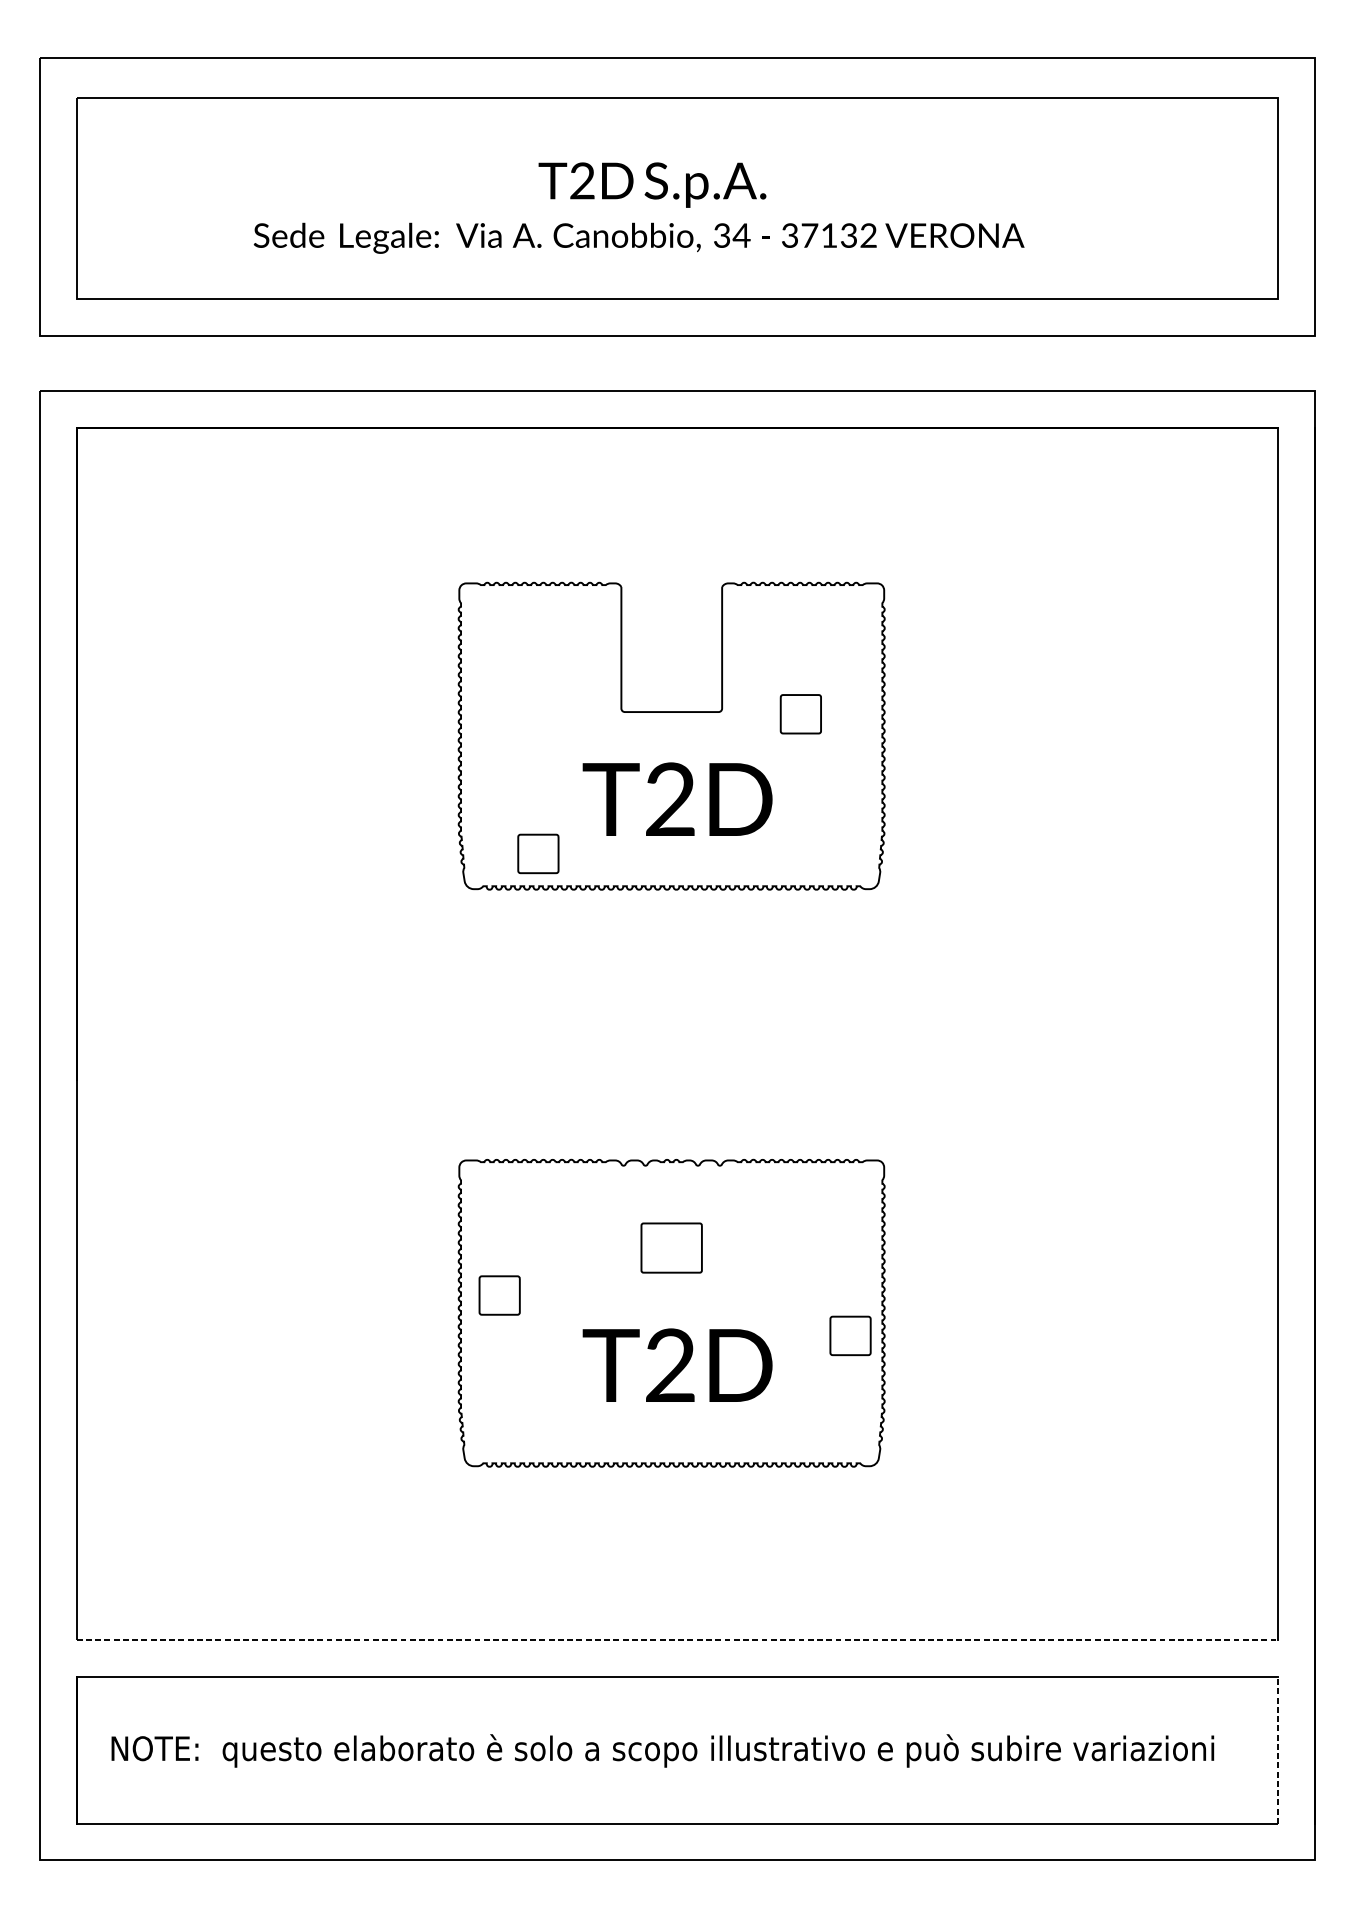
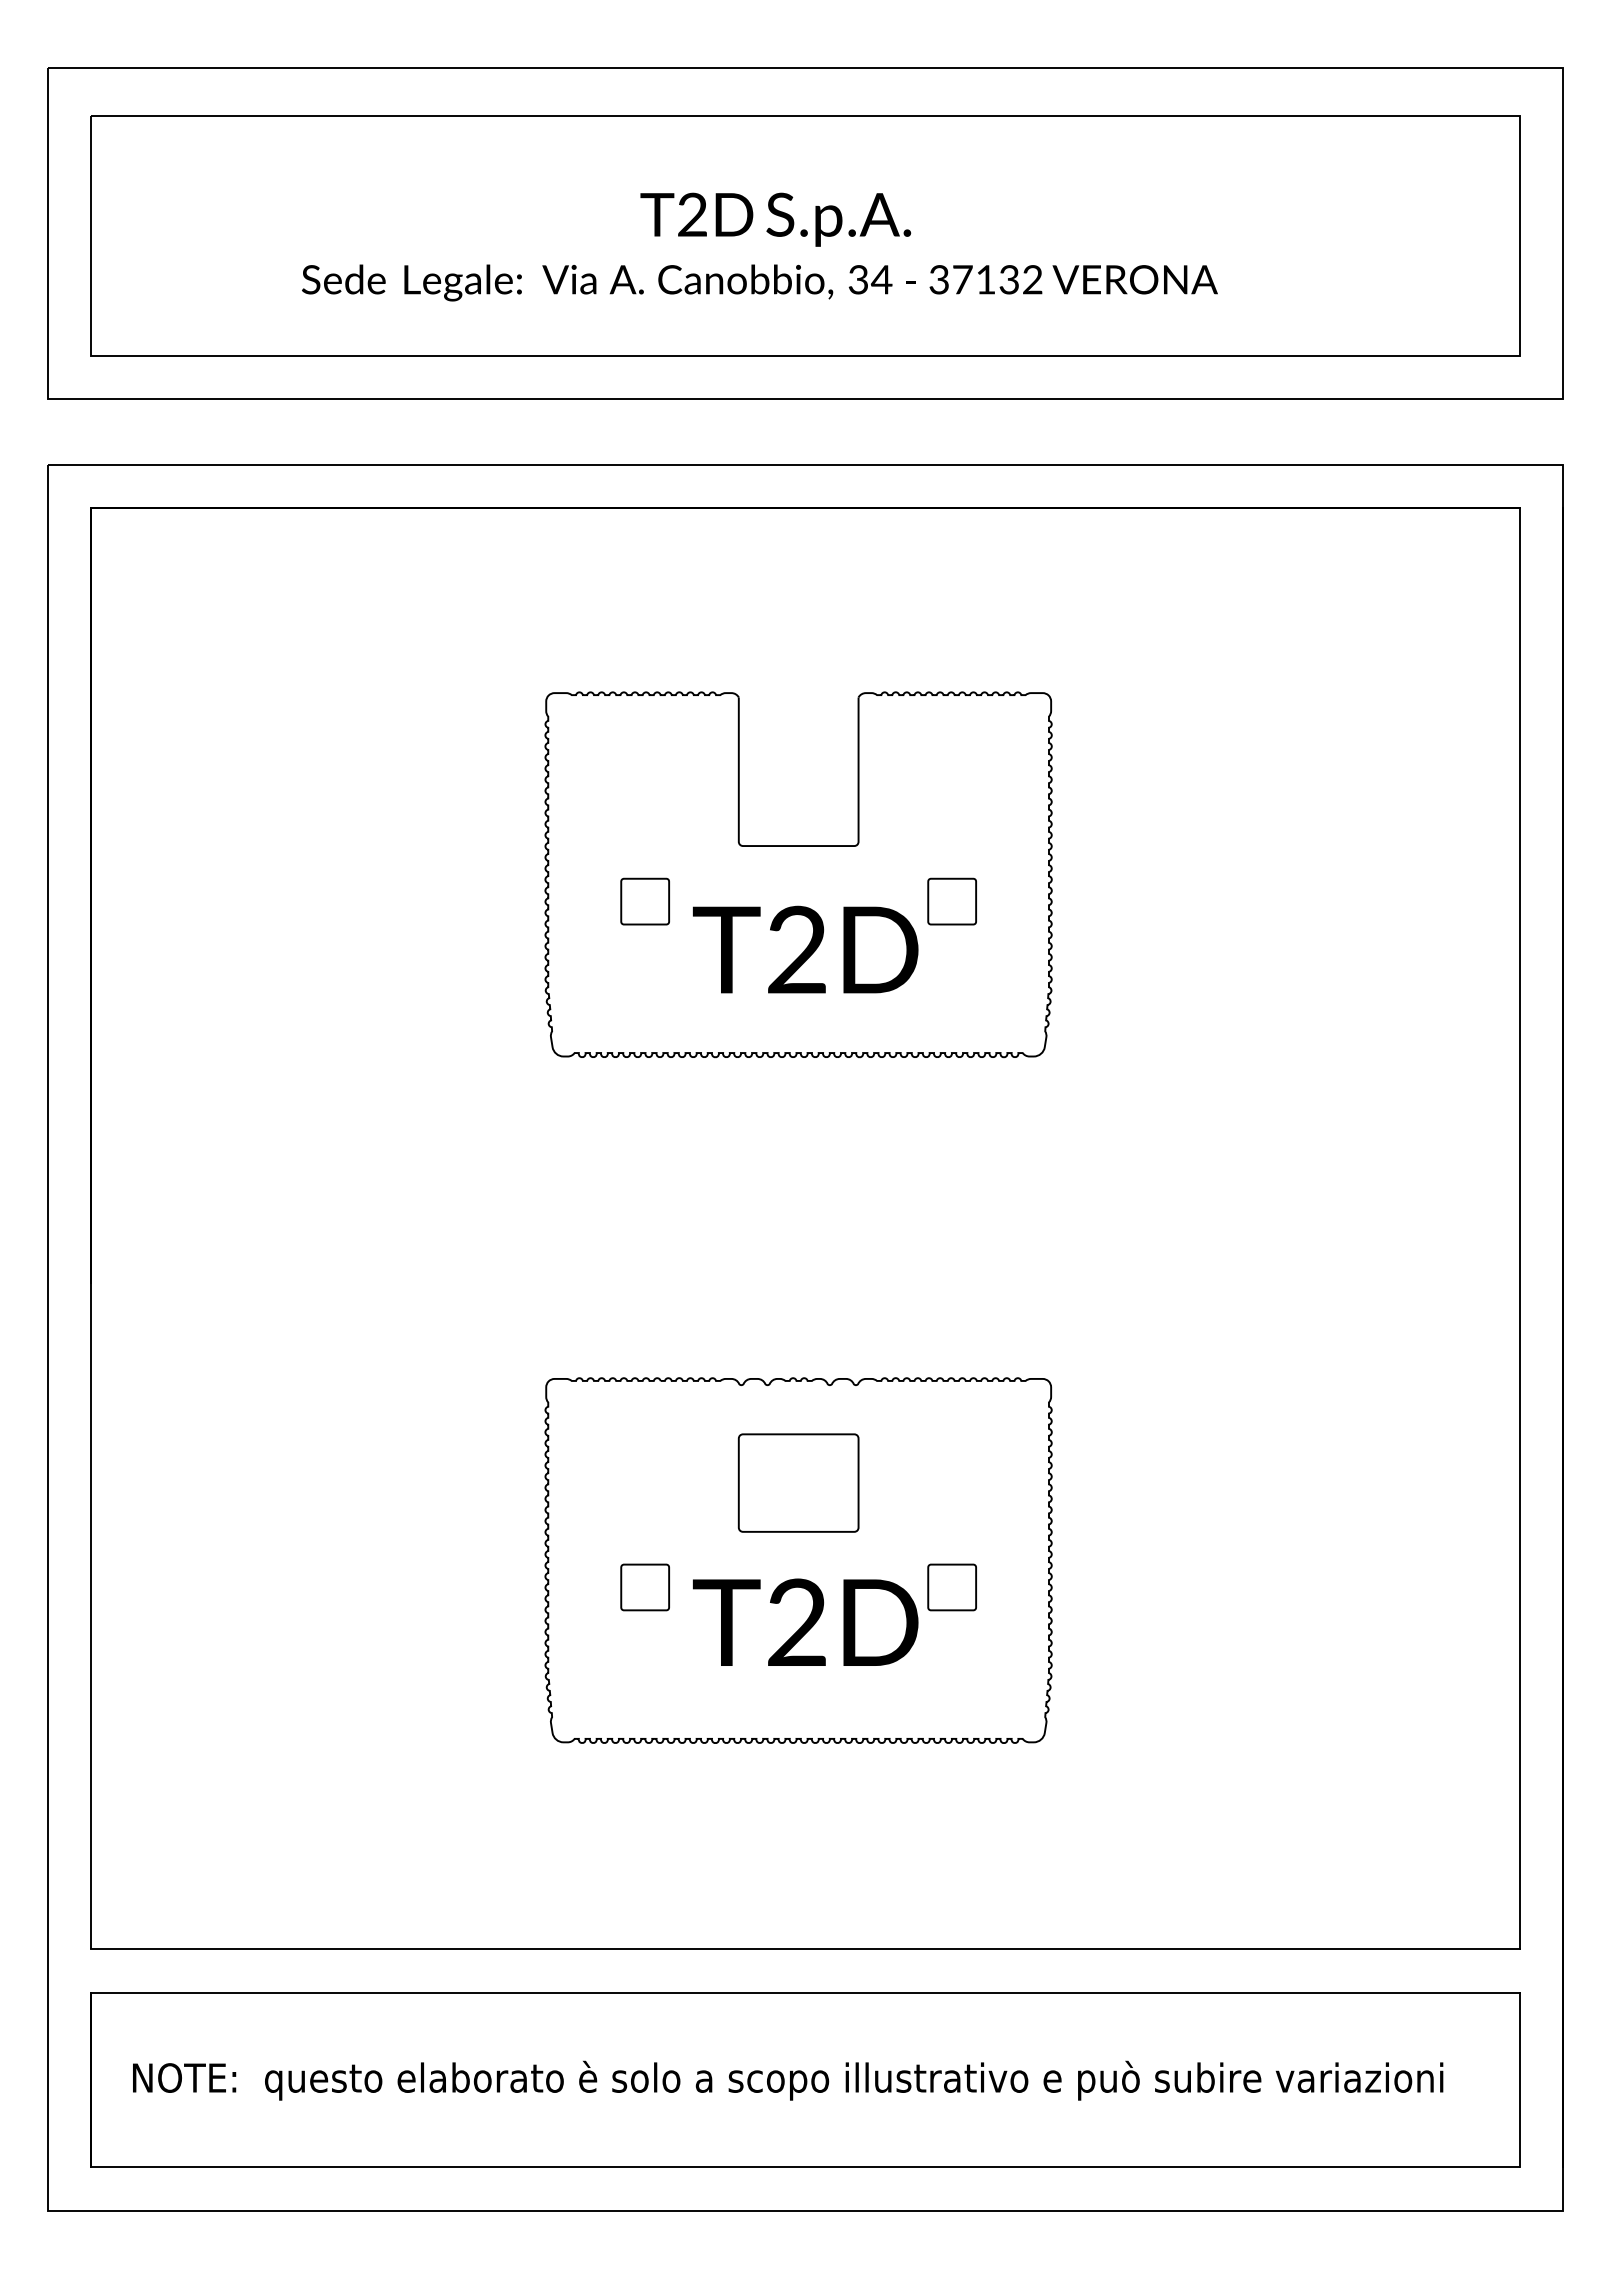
part: (800, 714) -> (951, 901), moved
part: (537, 853) -> (644, 901), moved
part: (671, 1247) -> (798, 1482), size x1.67
part: (499, 1295) -> (644, 1587), moved
part: (849, 1335) -> (951, 1587), moved
line: (677, 1640) -> (805, 1949), dashed -> solid
line: (1278, 1749) -> (1519, 2079), dashed -> solid

